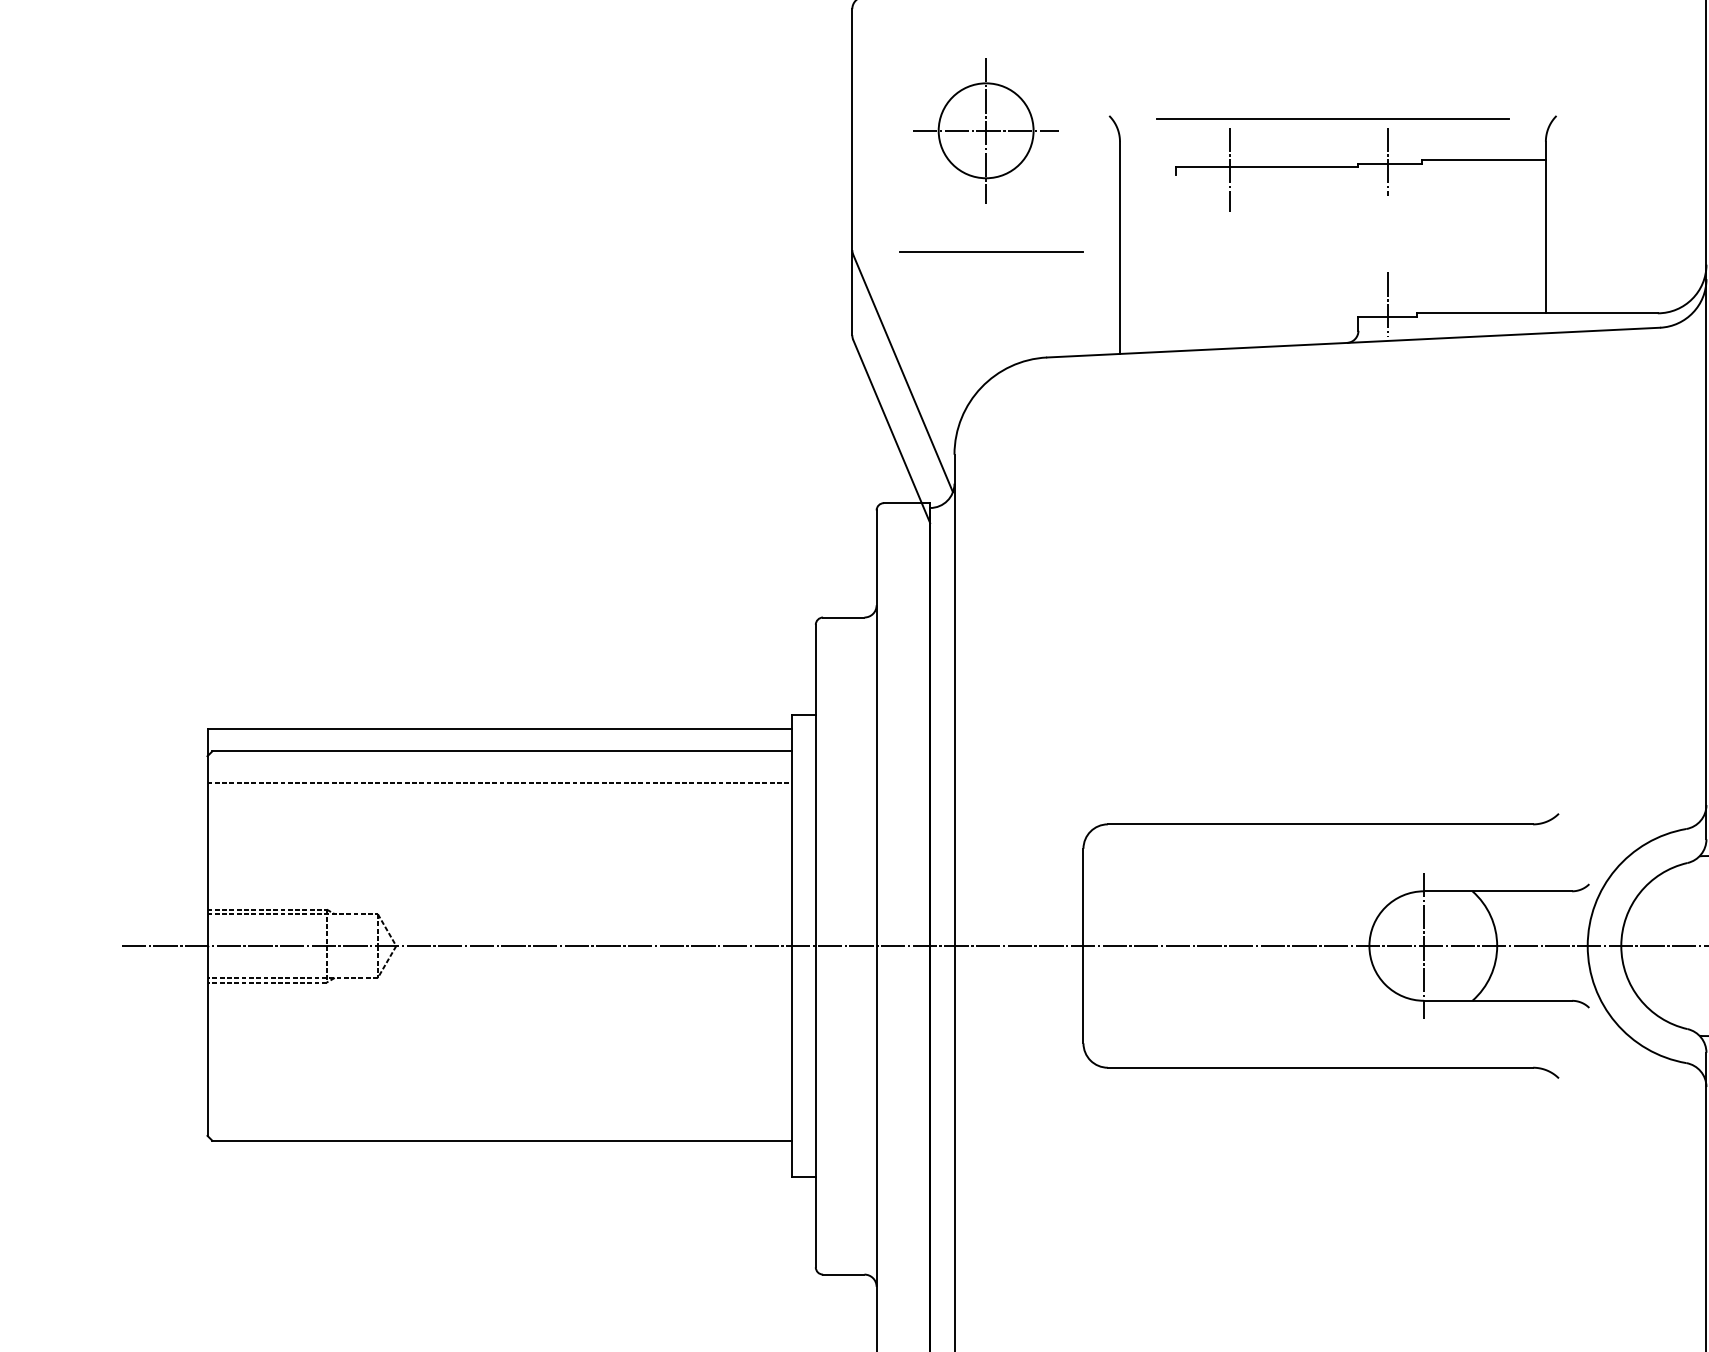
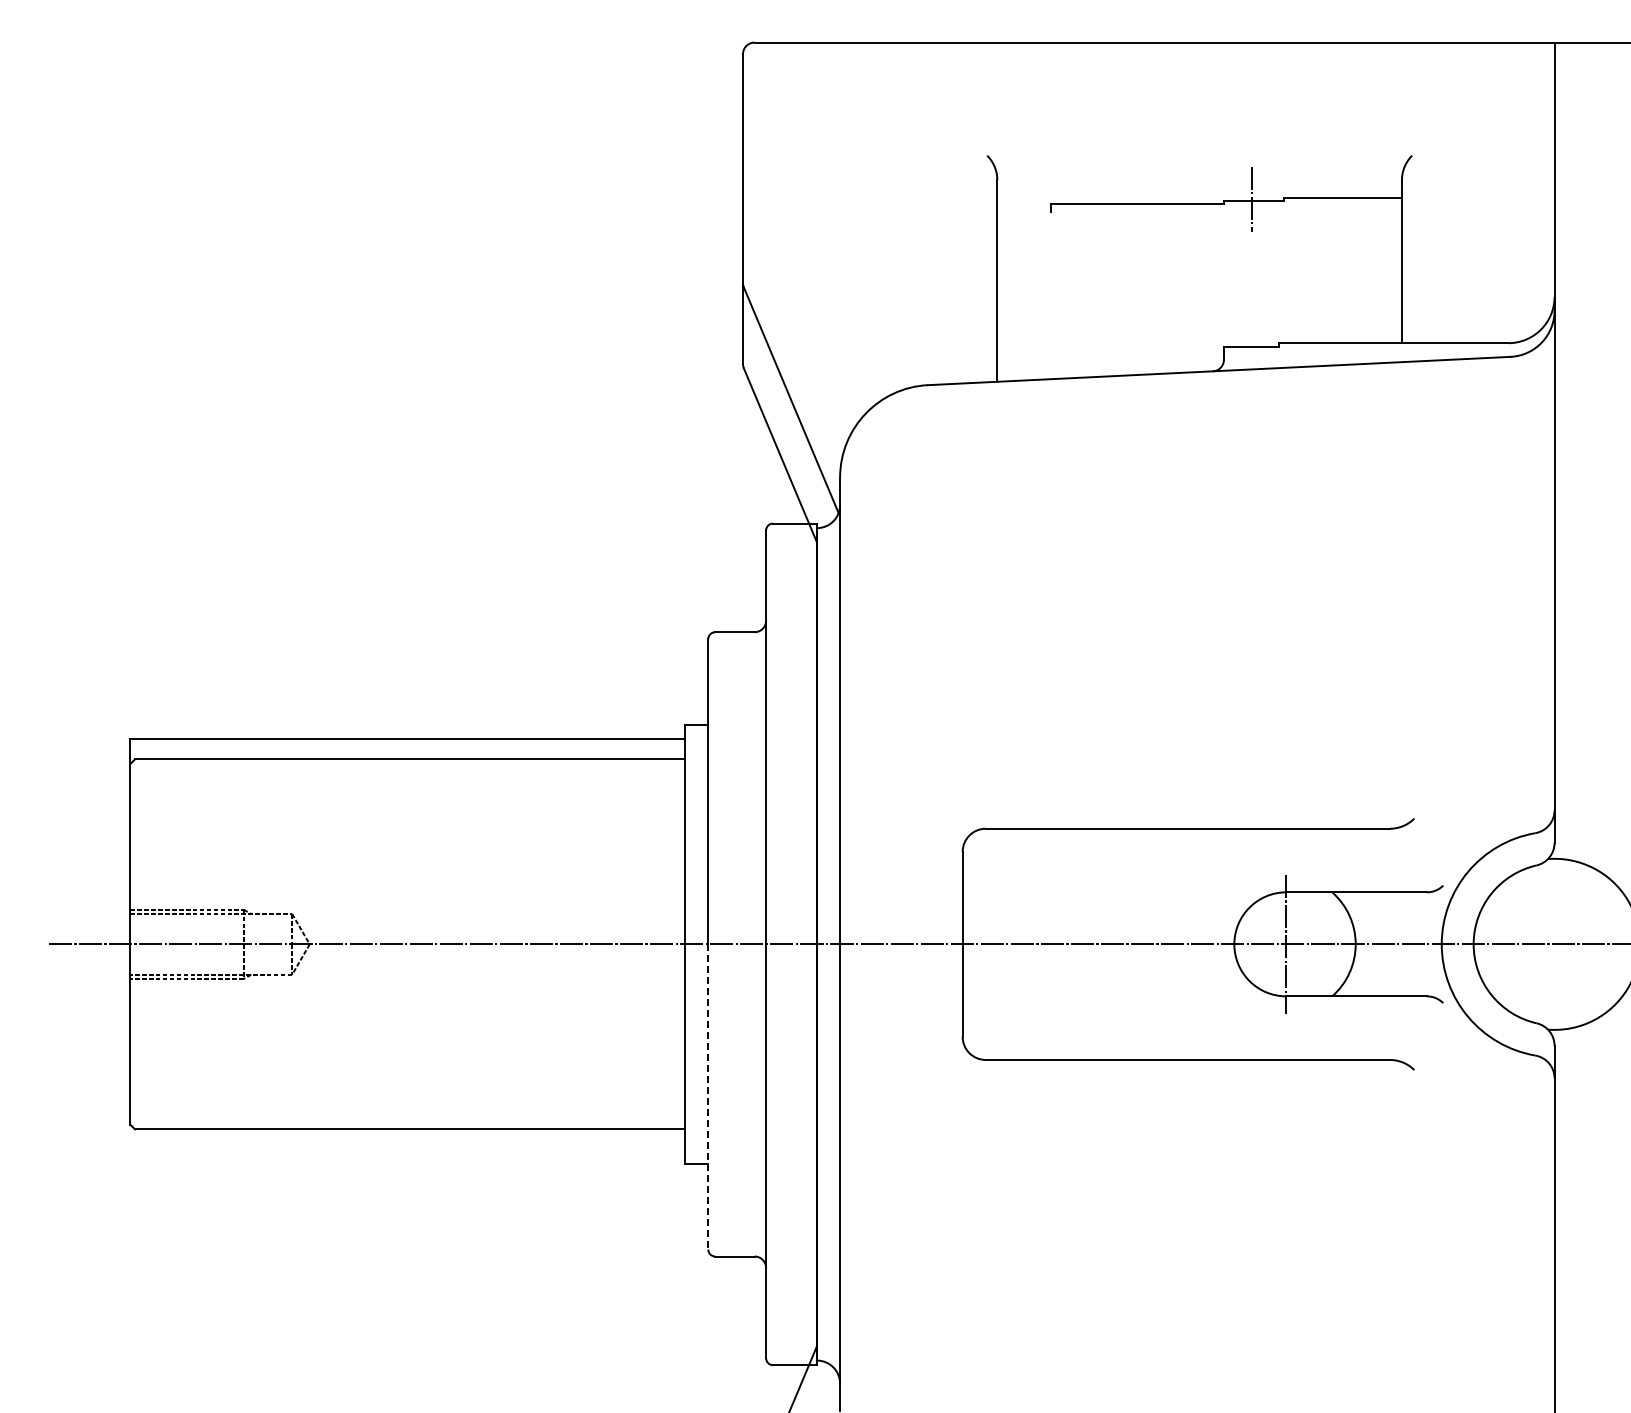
line: (1332, 118) -> (1199, 158), removed
part: (986, 130) -> (870, 169), removed
line: (1229, 169) -> (1101, 206), removed
line: (991, 251) -> (875, 284), removed
line: (1387, 304) -> (1251, 334), removed
line: (499, 783) -> (407, 789), removed
line: (815, 1106) -> (708, 1096), solid -> dashed

